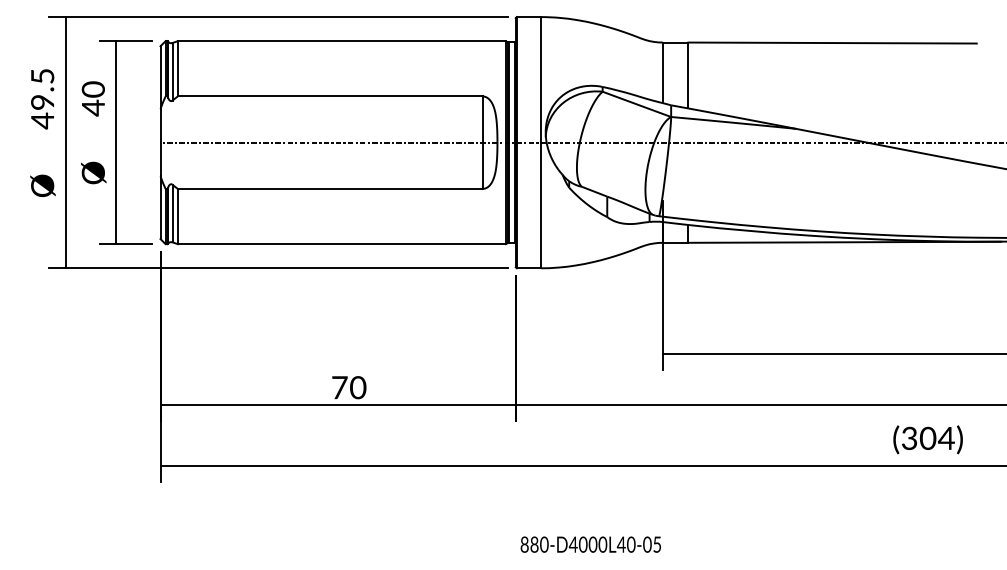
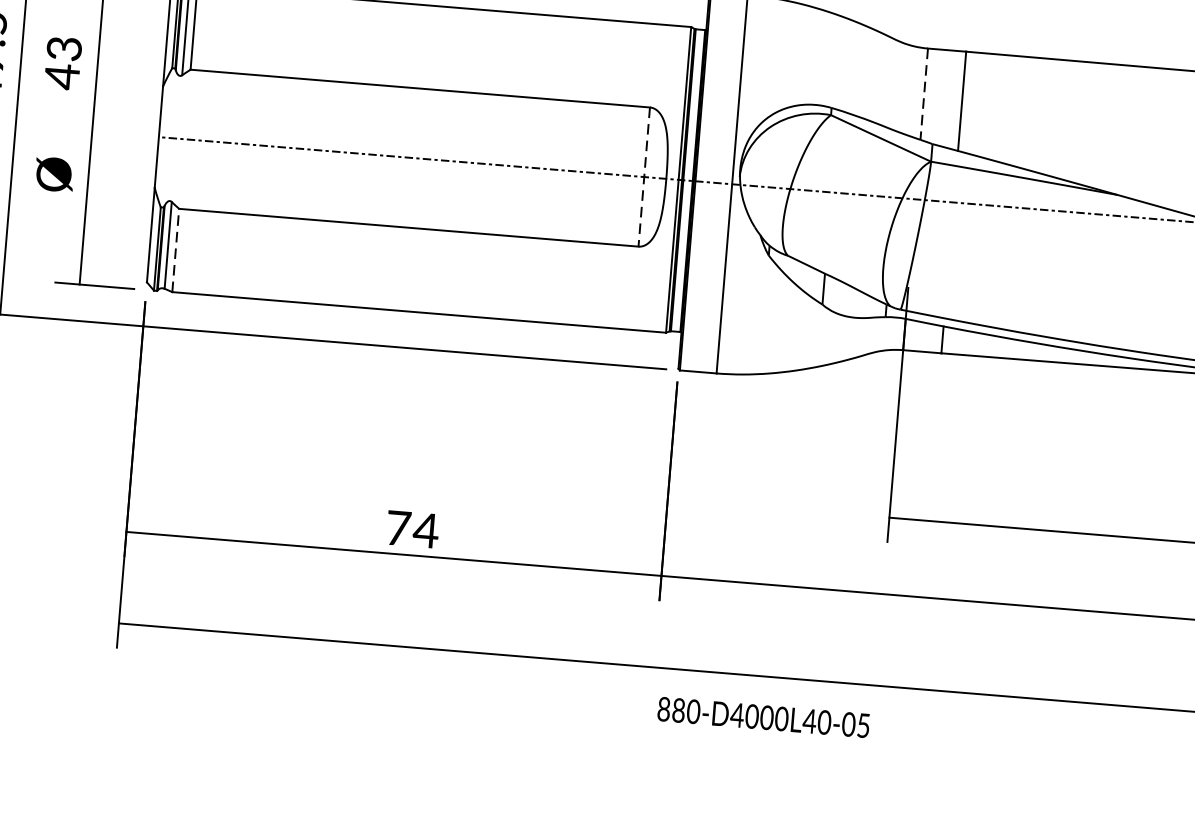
line: (662, 73) -> (923, 95), solid -> dashed
text: (93, 89) -> (64, 48), 40 -> 43
line: (482, 143) -> (643, 178), solid -> dashed
line: (177, 216) -> (175, 250), solid -> dashed
text: (357, 387) -> (425, 530), 70 -> 74
text: (590, 544) -> (763, 717), moved

